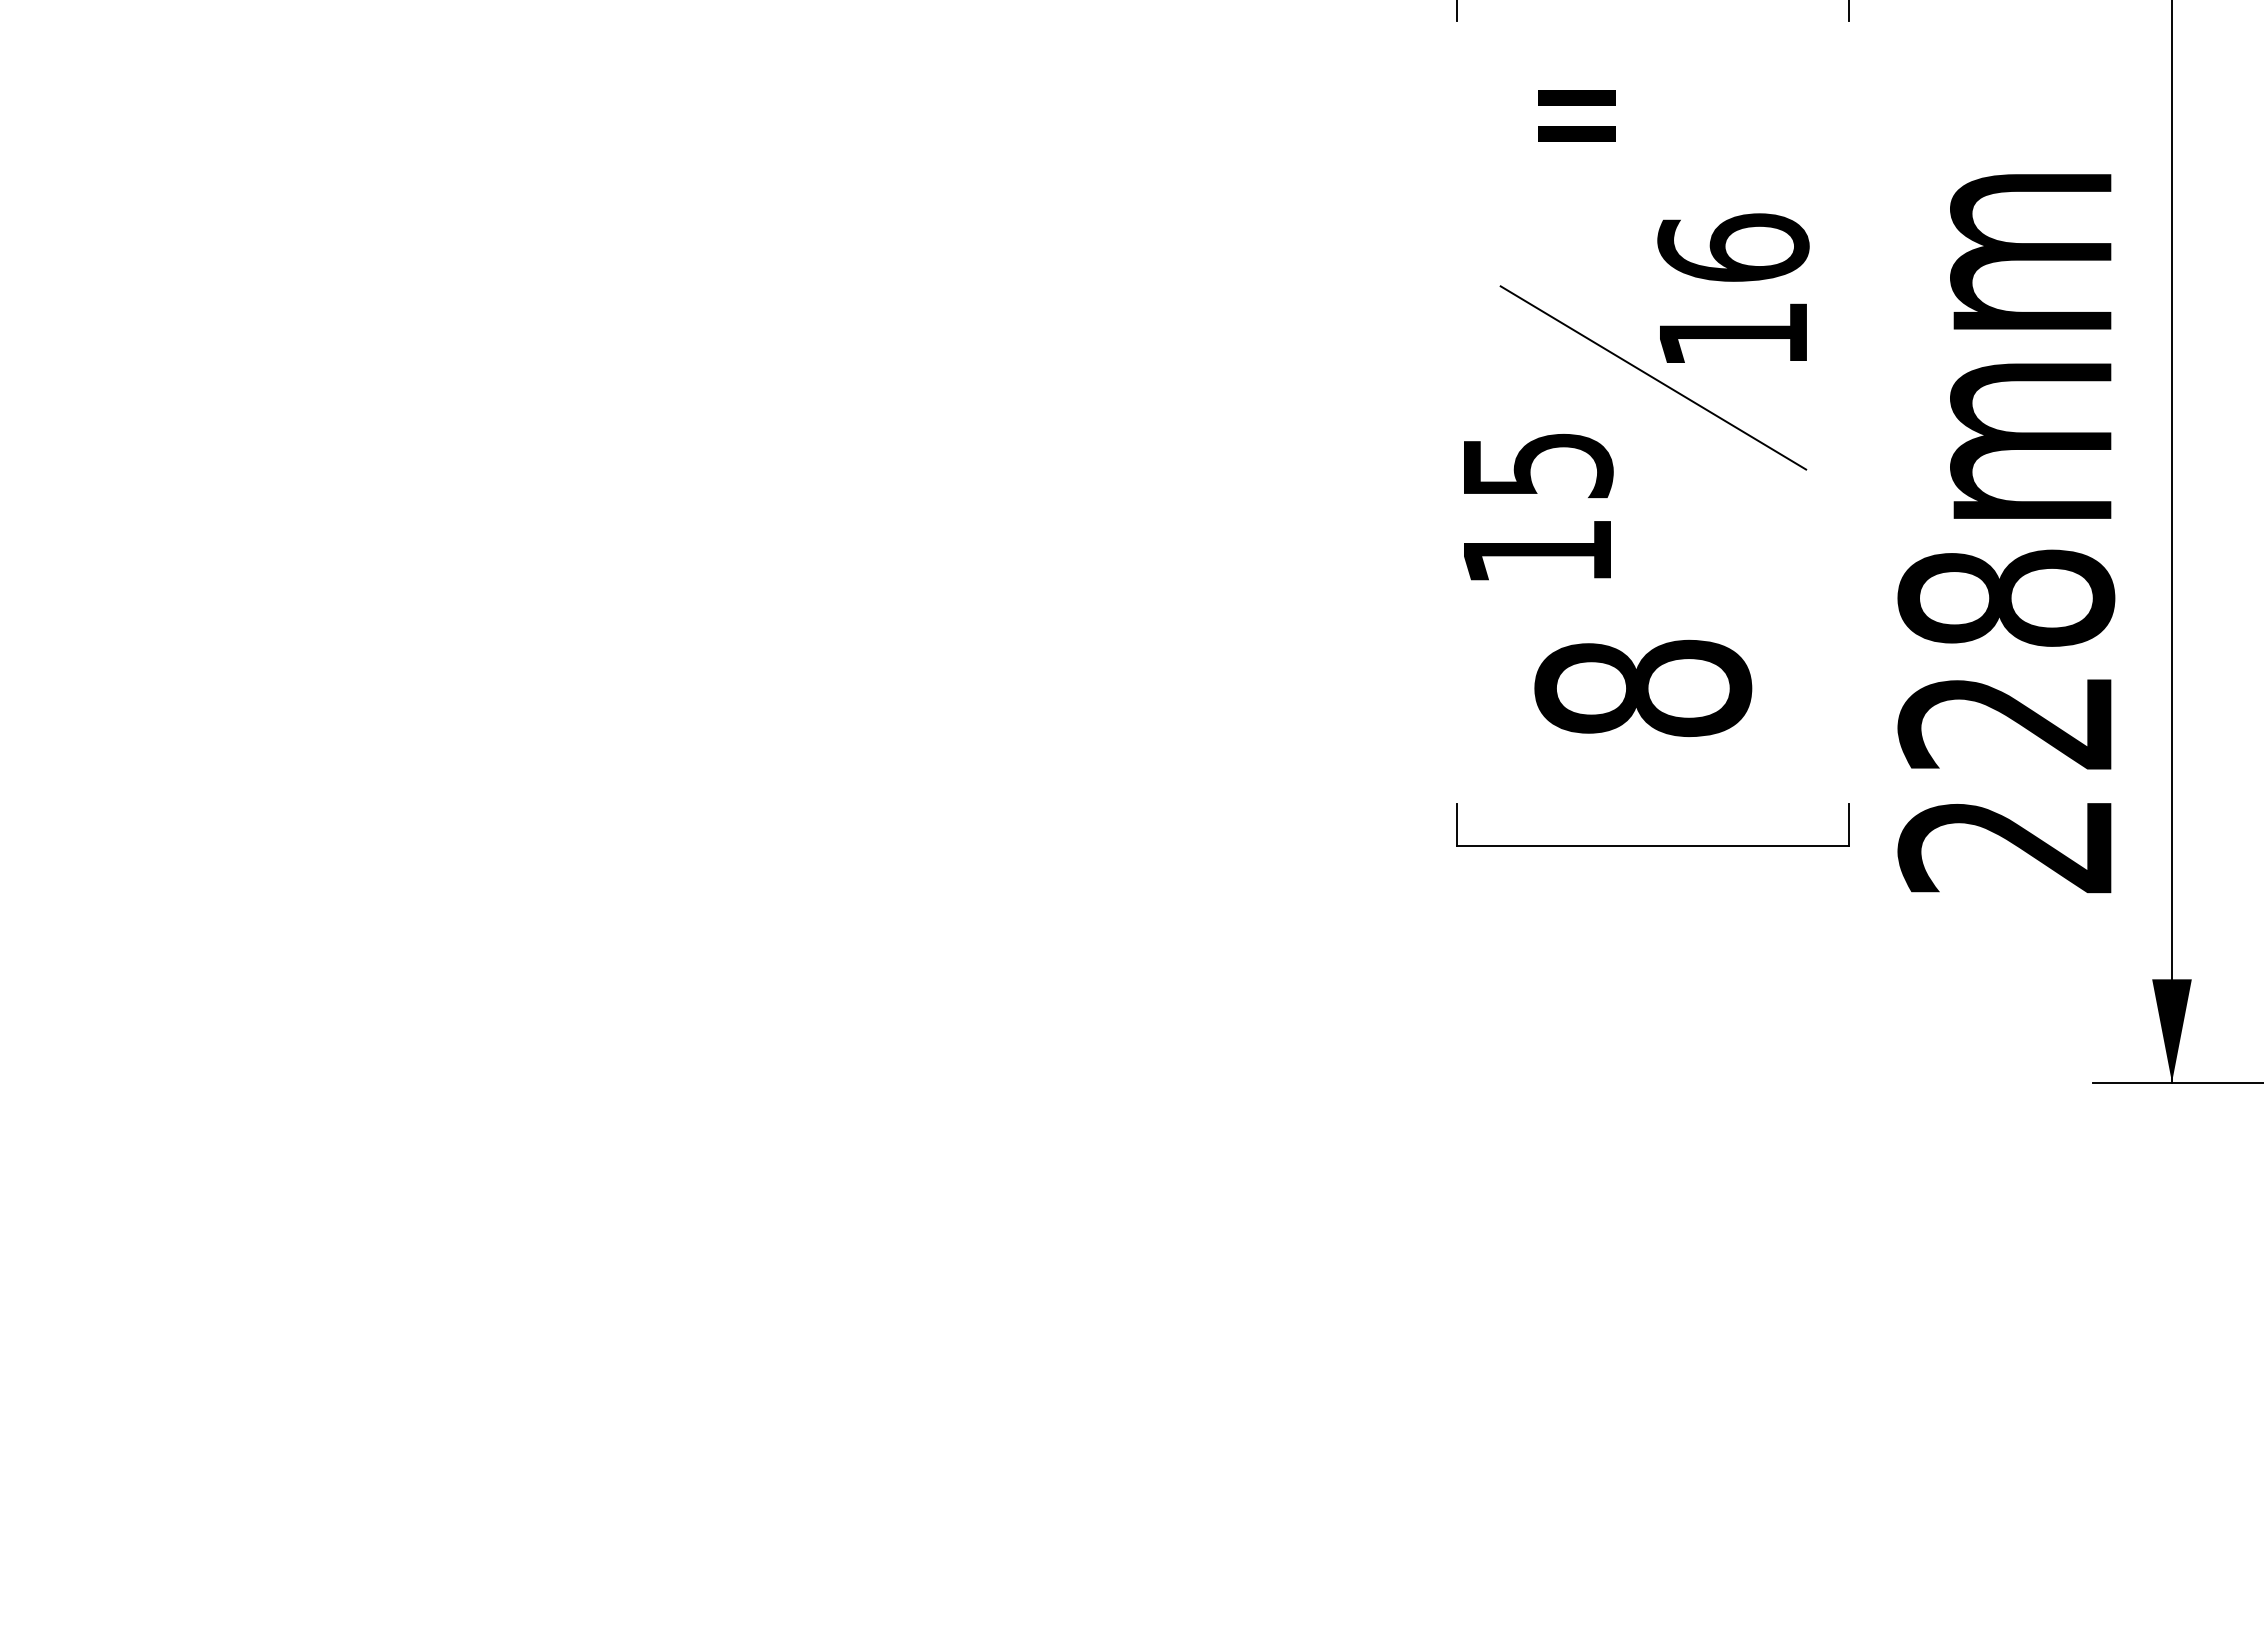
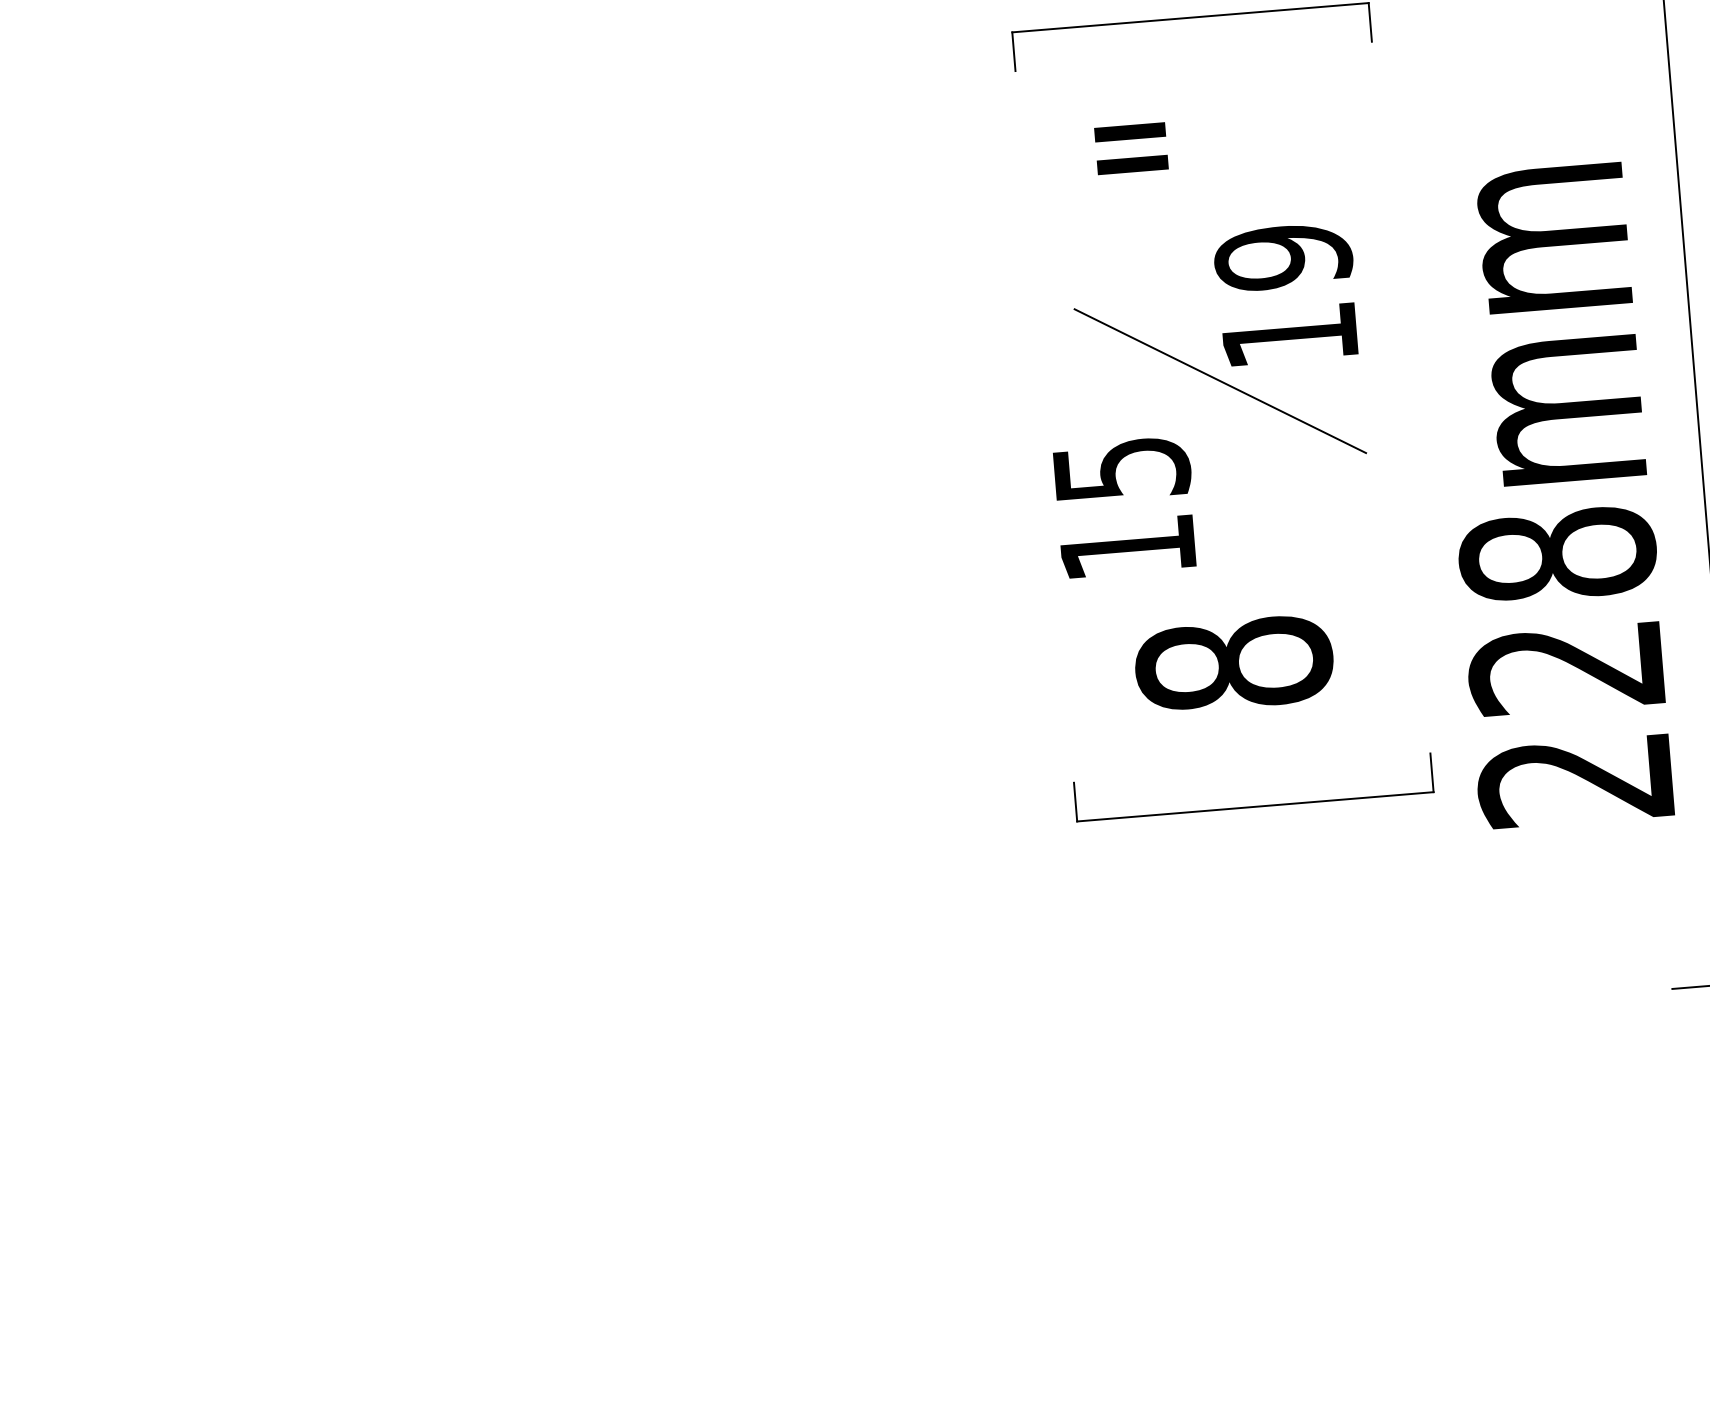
text: (1733, 247) -> (1283, 256), 16 -> 19

